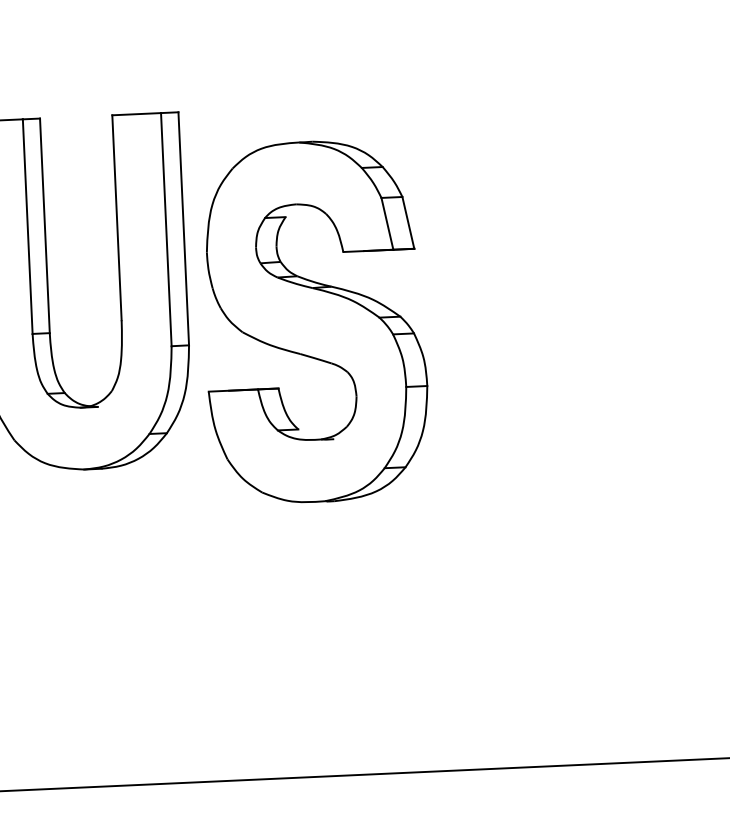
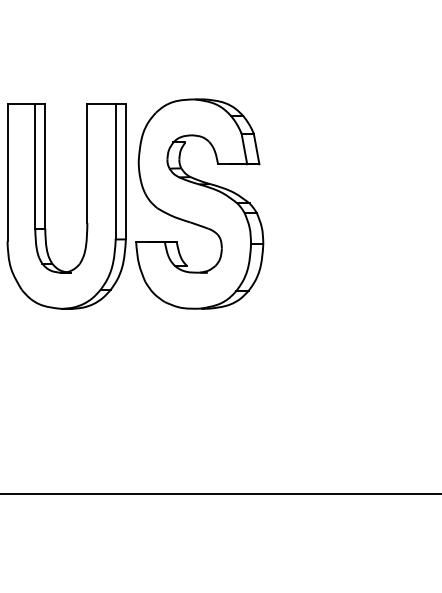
part: (314, 320) -> (199, 203), moved

